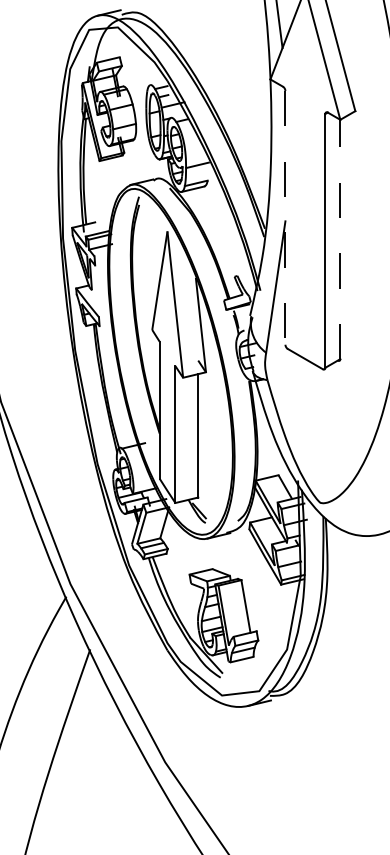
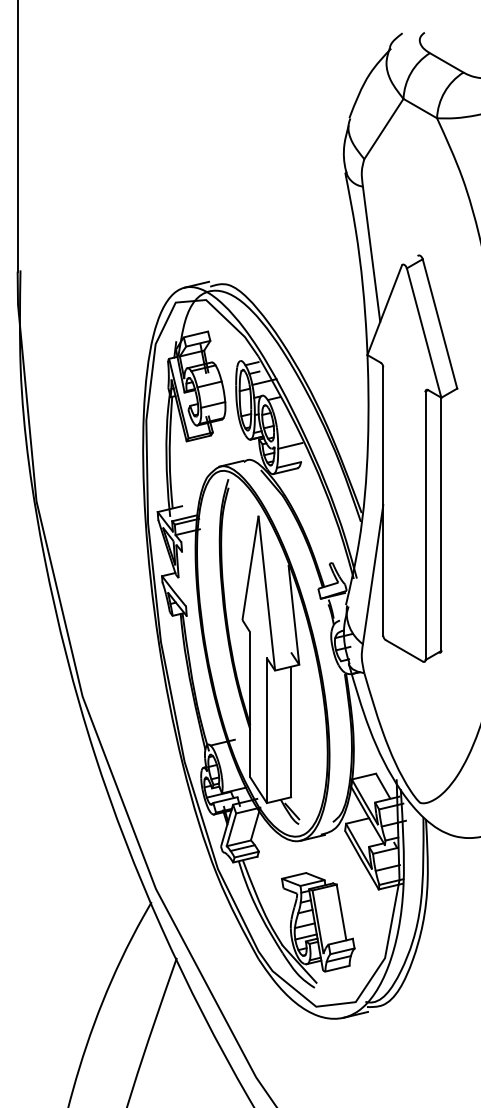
line: (285, 217) -> (383, 501), dashed -> solid
line: (340, 239) -> (441, 524), dashed -> solid

